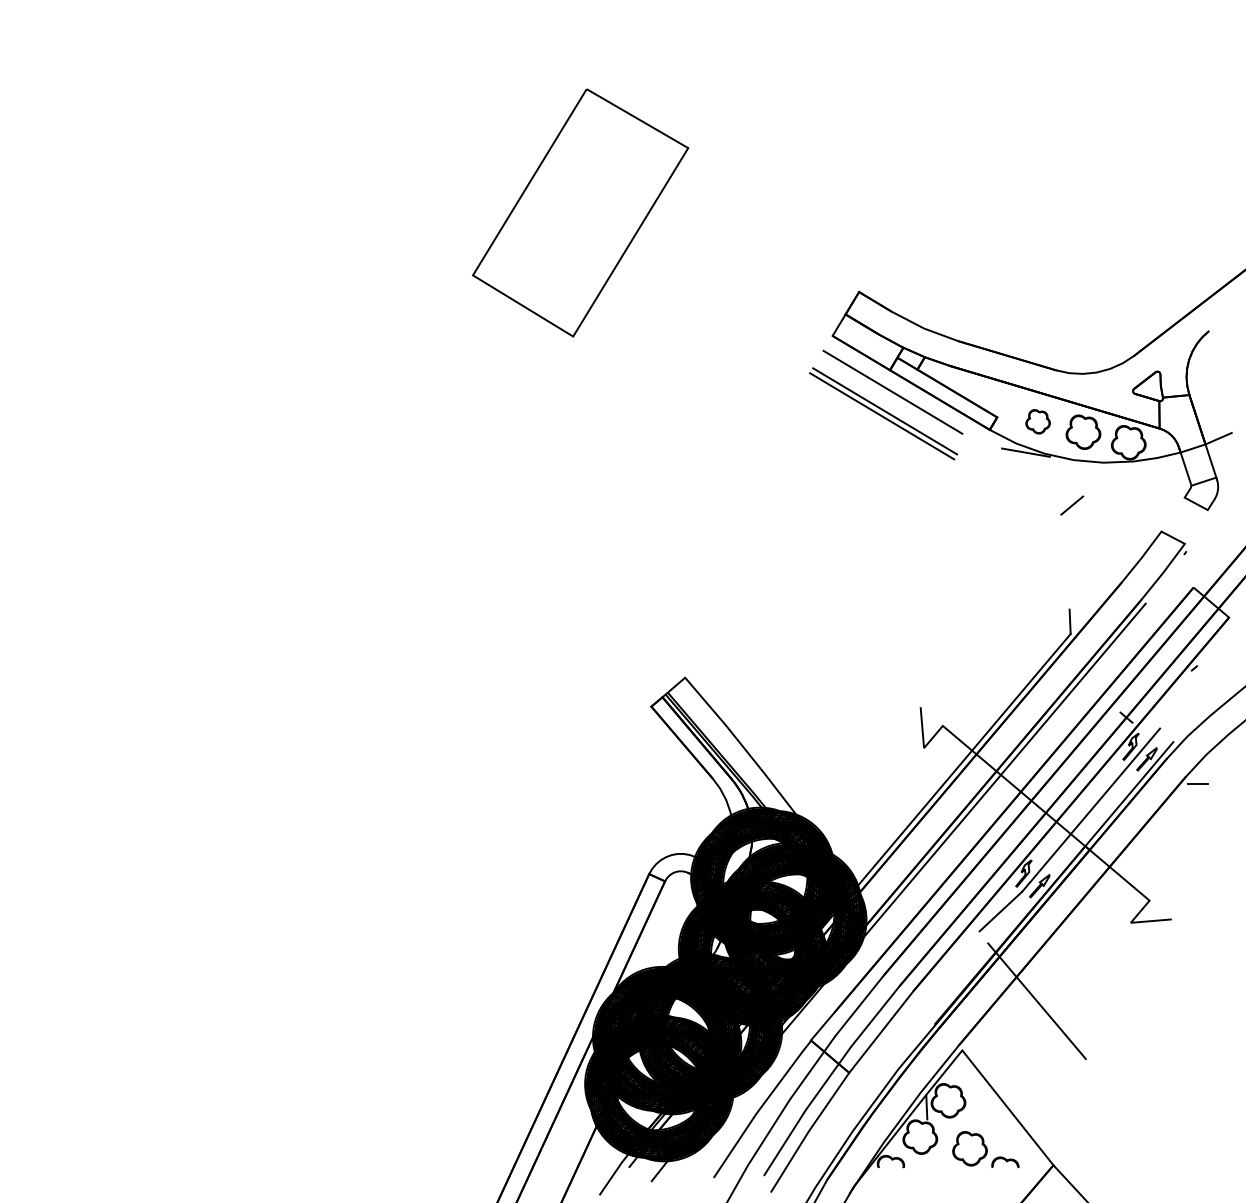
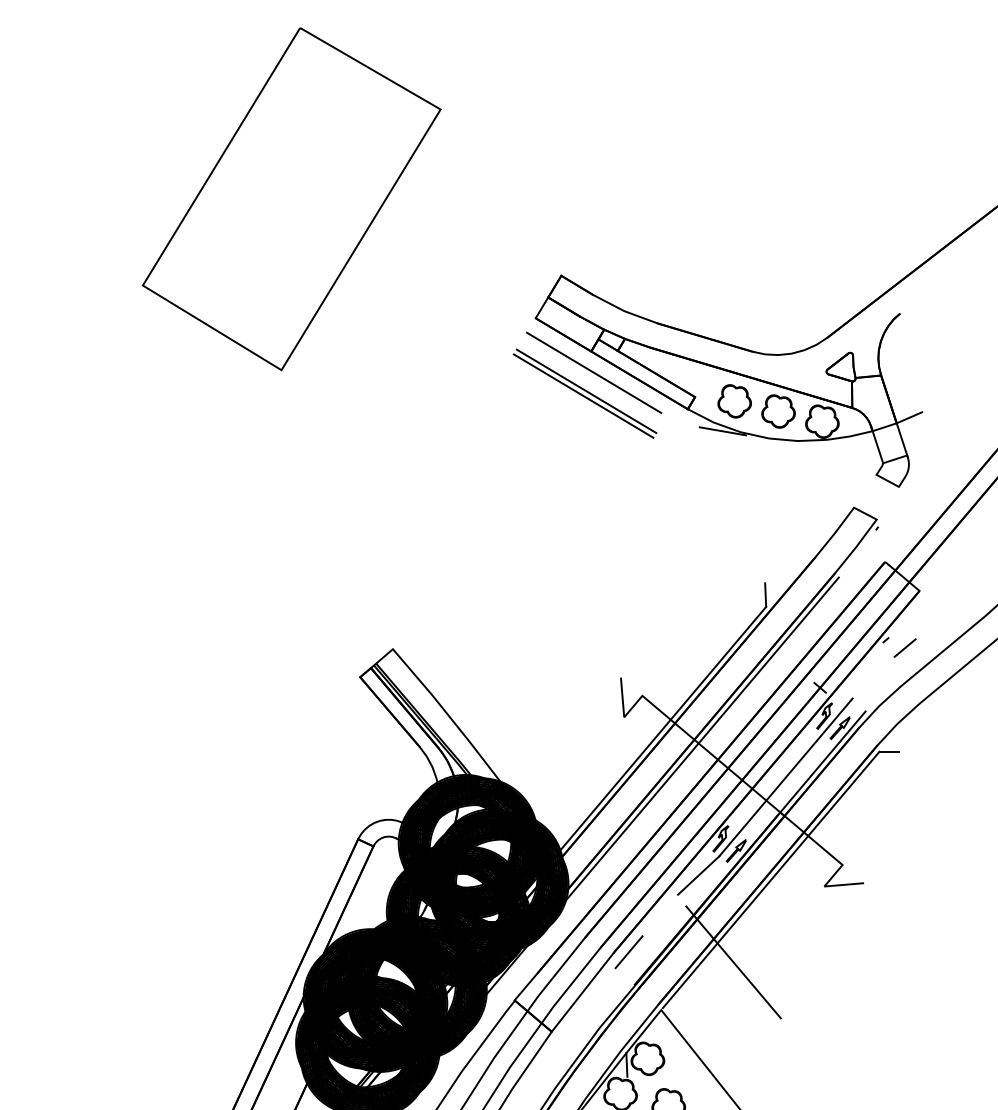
part: (580, 212) -> (291, 198), size x1.43
part: (1037, 421) -> (734, 401), size x1.43
line: (1072, 505) -> (905, 648), moved
line: (1075, 915) -> (770, 879), added
line: (928, 990) -> (628, 952), added

